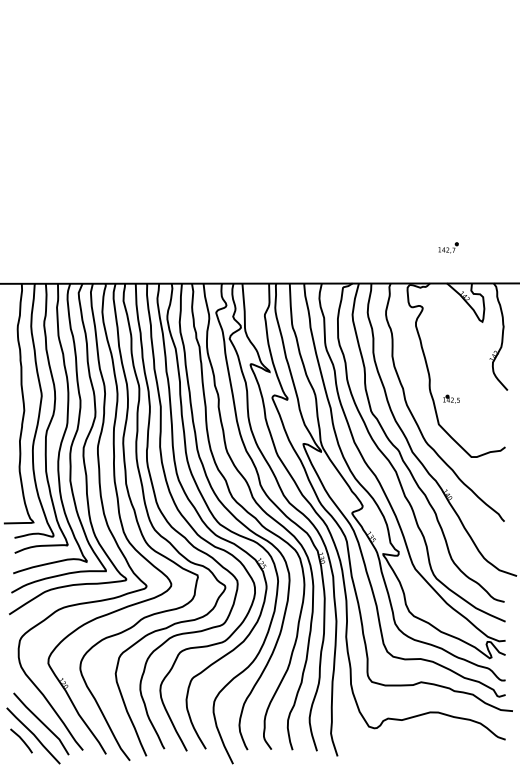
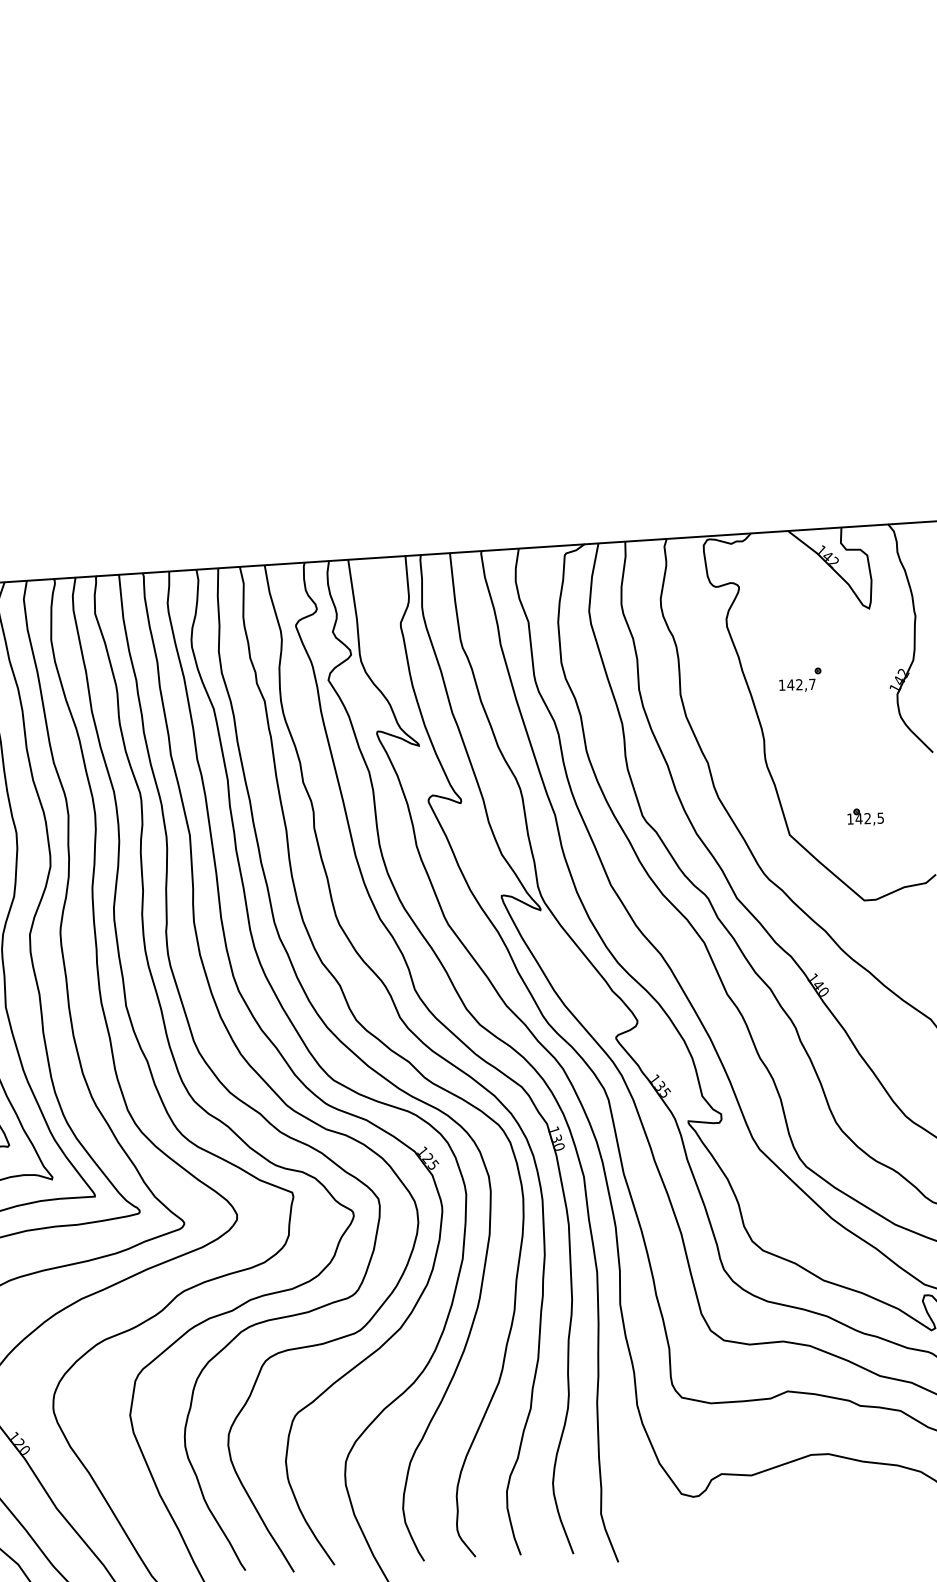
part: (448, 247) -> (800, 679), moved
part: (451, 398) -> (865, 815), moved

